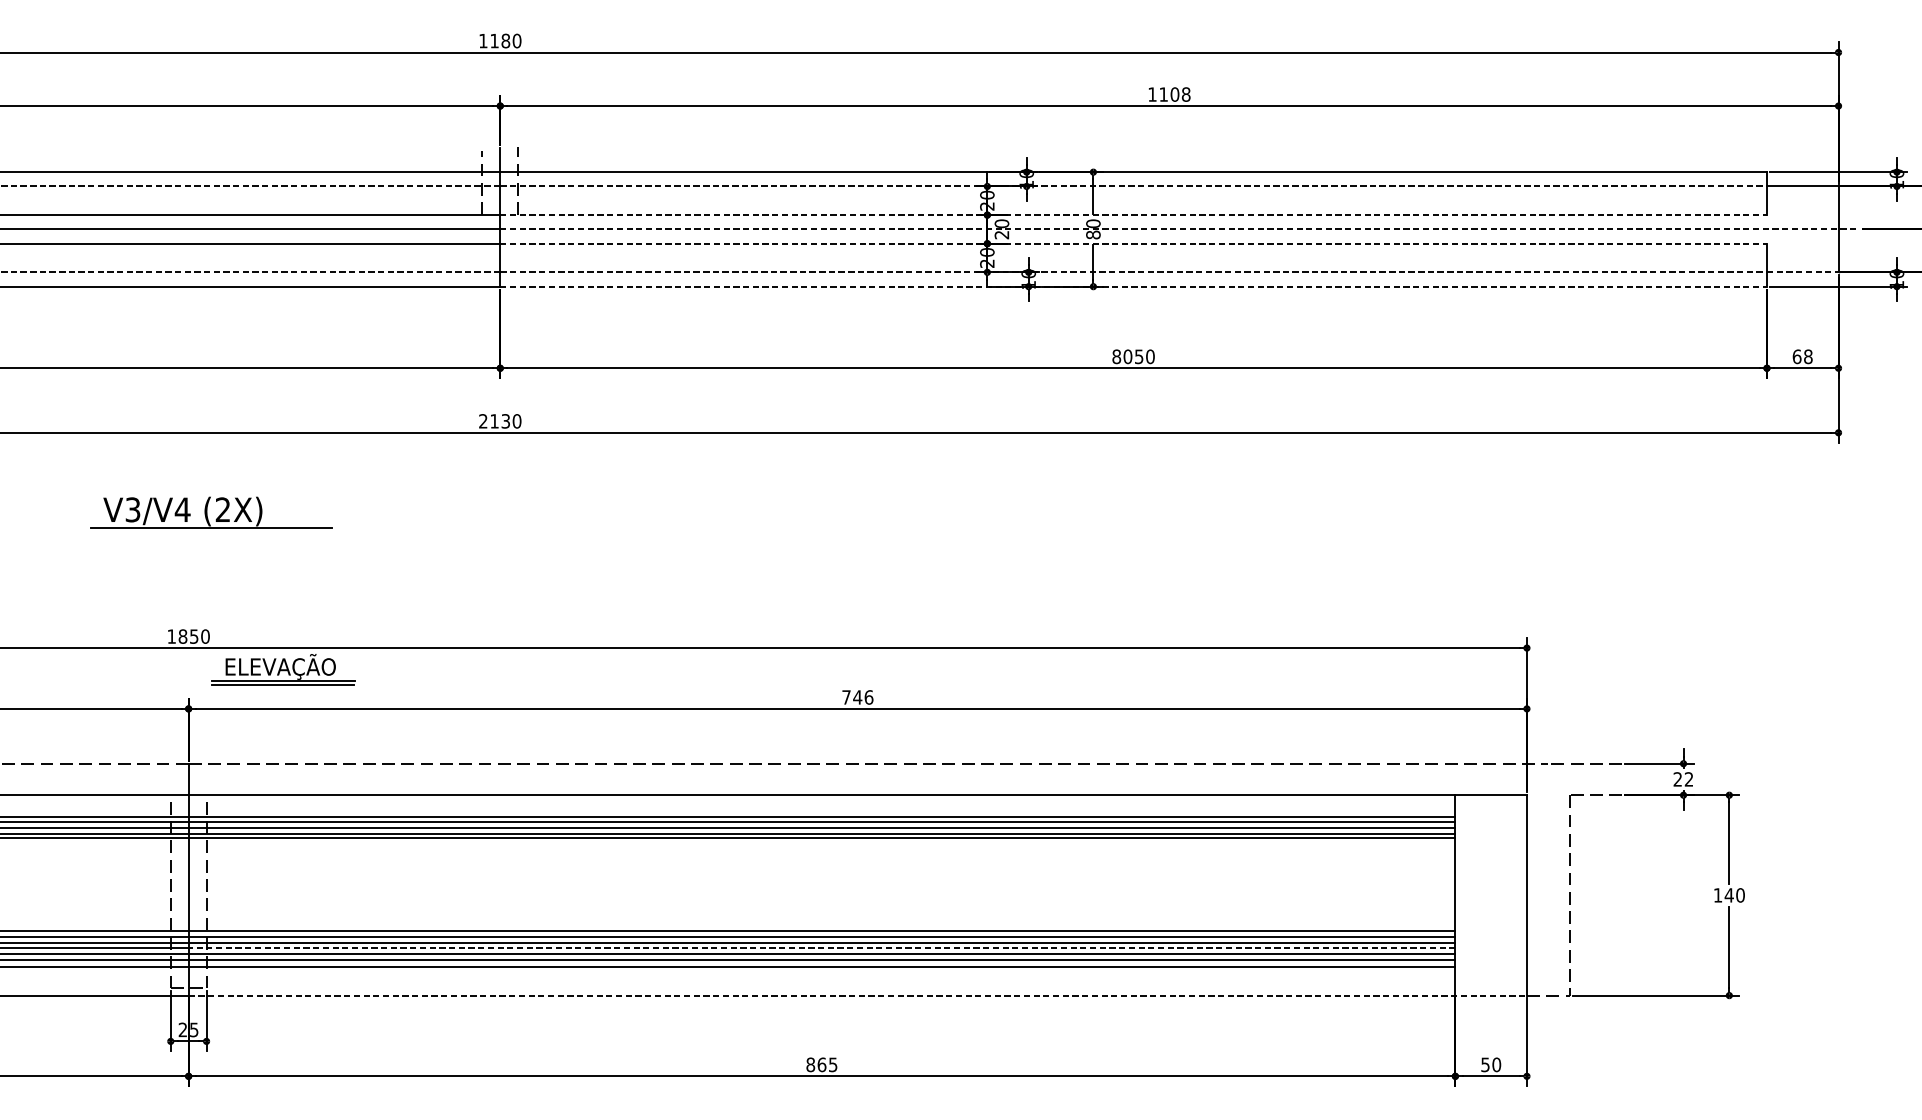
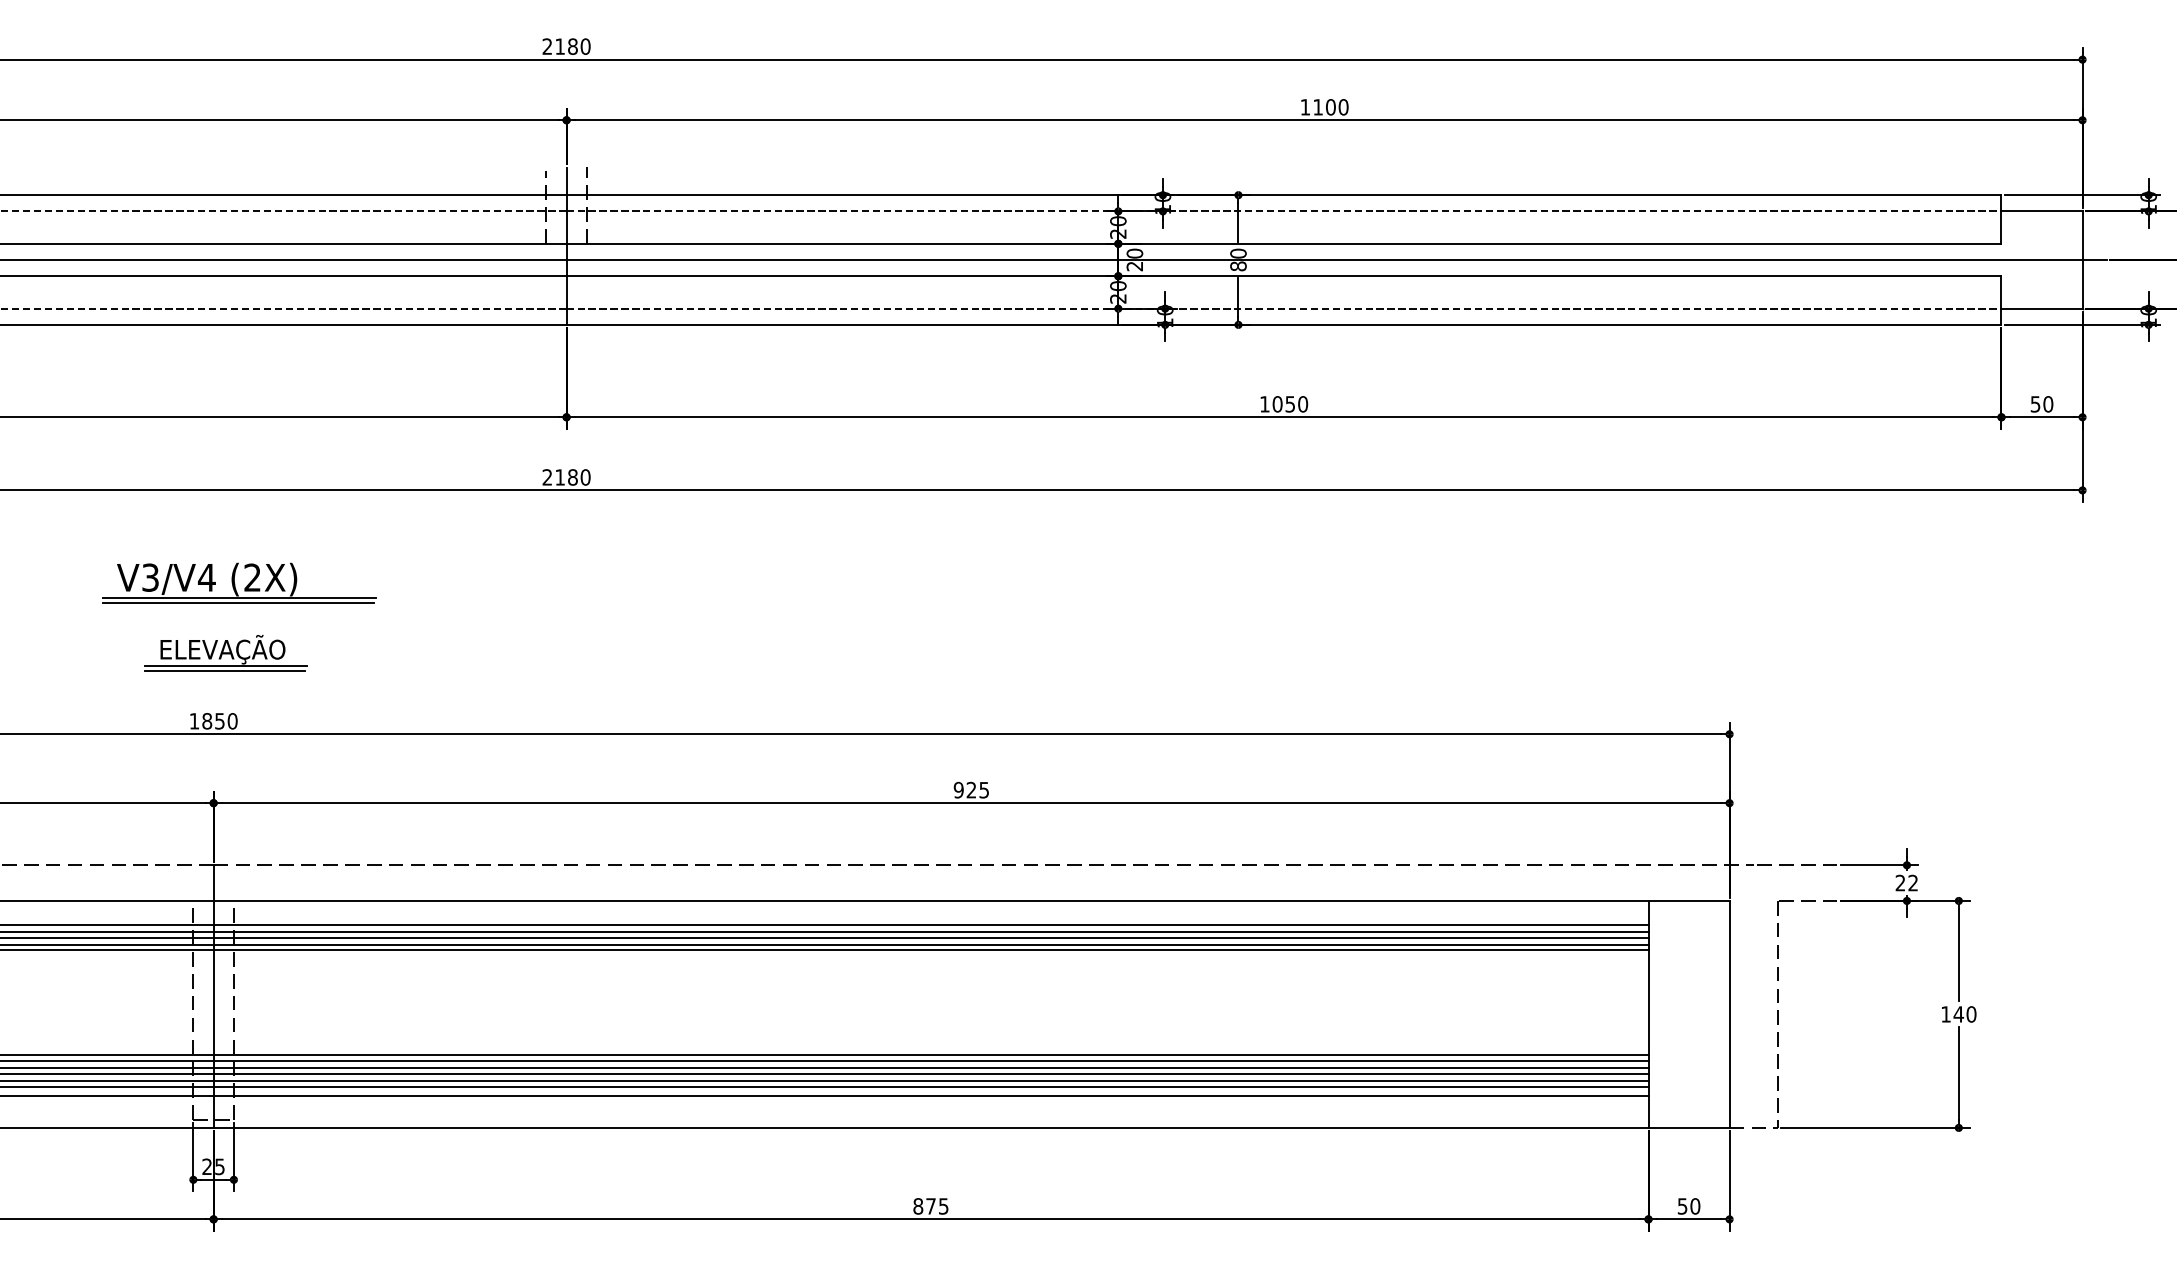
text: (482, 40) -> (546, 46), 1180 -> 2180
text: (1186, 94) -> (1343, 107), 1108 -> 1100
line: (1134, 214) -> (1284, 243), dashed -> solid
line: (1180, 229) -> (1337, 260), dashed -> solid
line: (1134, 243) -> (1284, 276), dashed -> solid
line: (1802, 272) -> (2041, 308), dashed -> solid
line: (1134, 286) -> (1284, 324), dashed -> solid
text: (1116, 356) -> (1264, 404), 8050 -> 1050
text: (1802, 356) -> (2041, 404), 68 -> 50
text: (505, 421) -> (572, 477), 2130 -> 2180
line: (210, 531) -> (238, 602), added
part: (283, 669) -> (225, 652), moved
text: (857, 696) -> (971, 789), 746 -> 925
line: (821, 948) -> (930, 1074), dashed -> solid
line: (857, 995) -> (971, 1127), dashed -> solid
text: (822, 1064) -> (931, 1206), 865 -> 875

